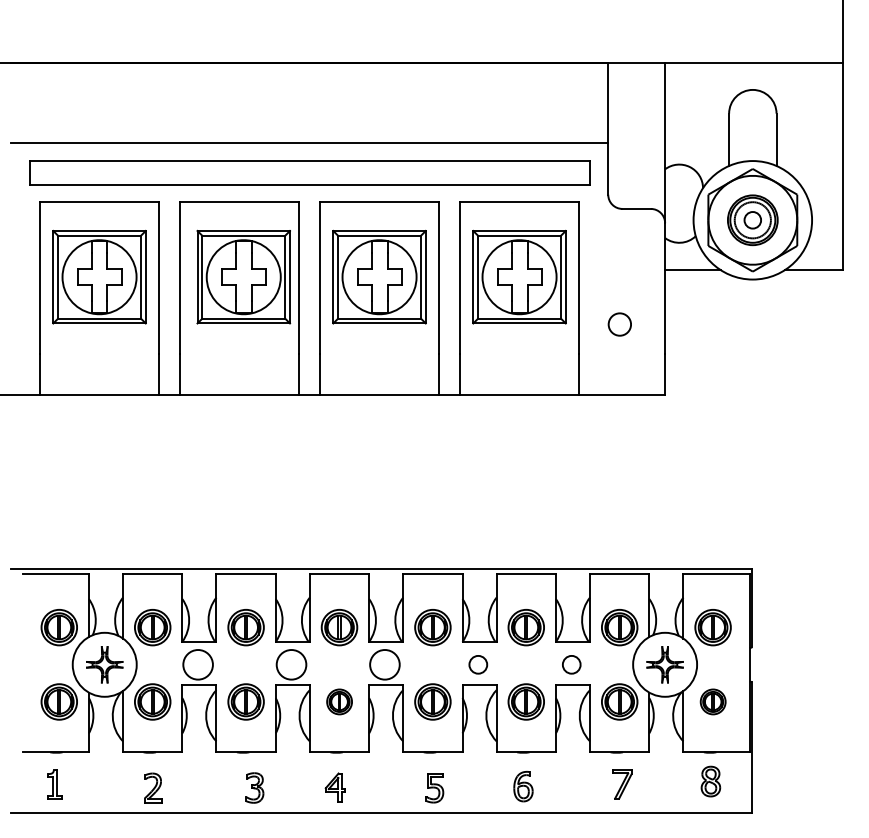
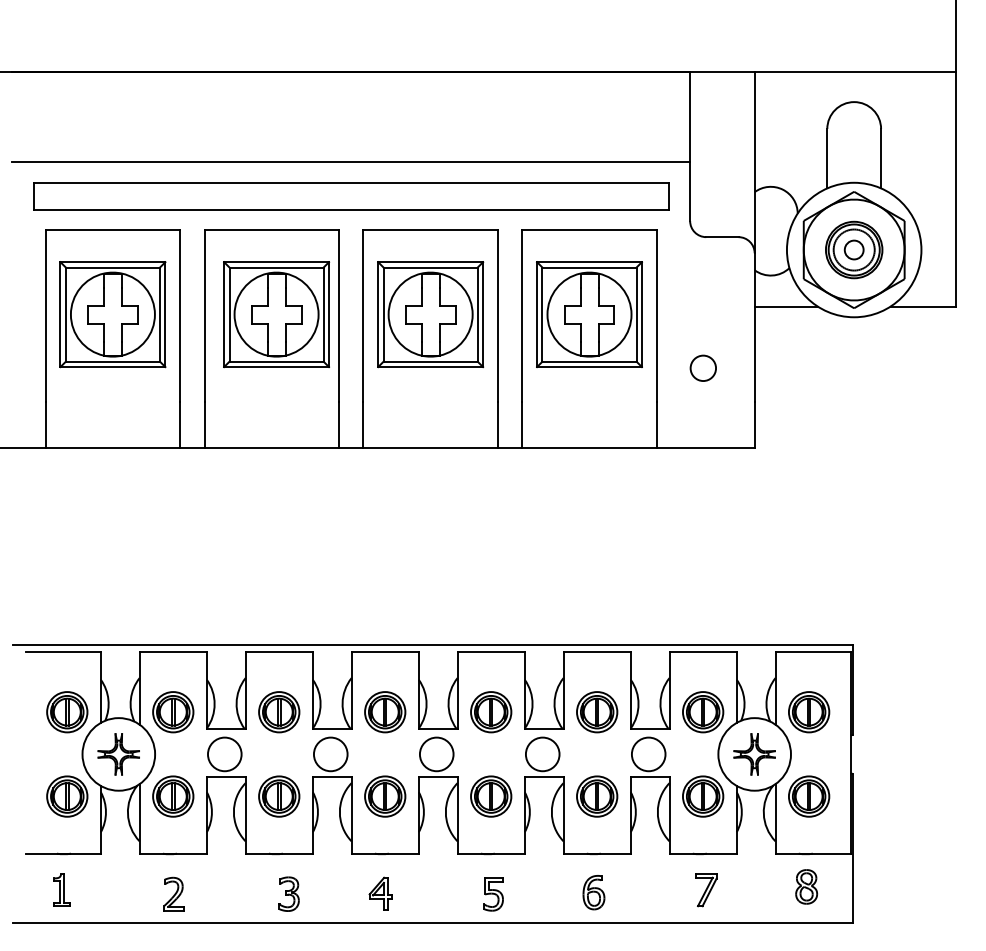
circle: (478, 664) -> (542, 754), size x1.67
circle: (571, 664) -> (648, 754), size x1.67
part: (339, 701) -> (385, 796), size x1.43
part: (713, 701) -> (809, 796), size x1.43

